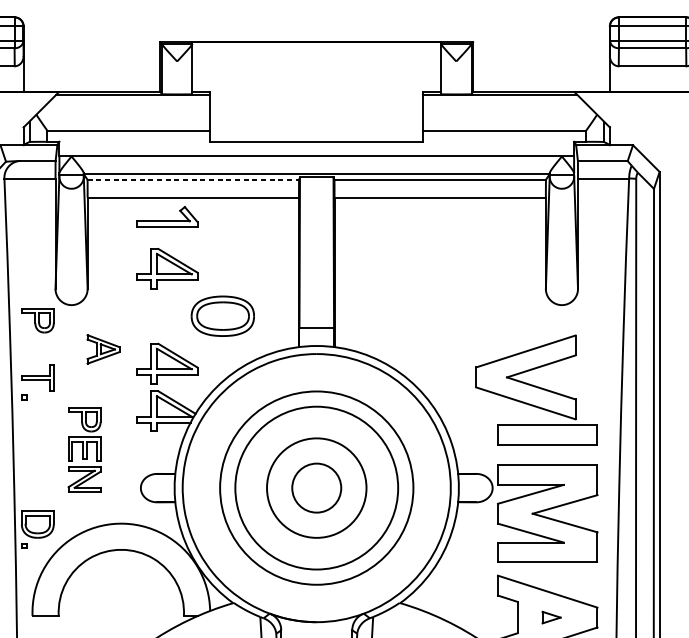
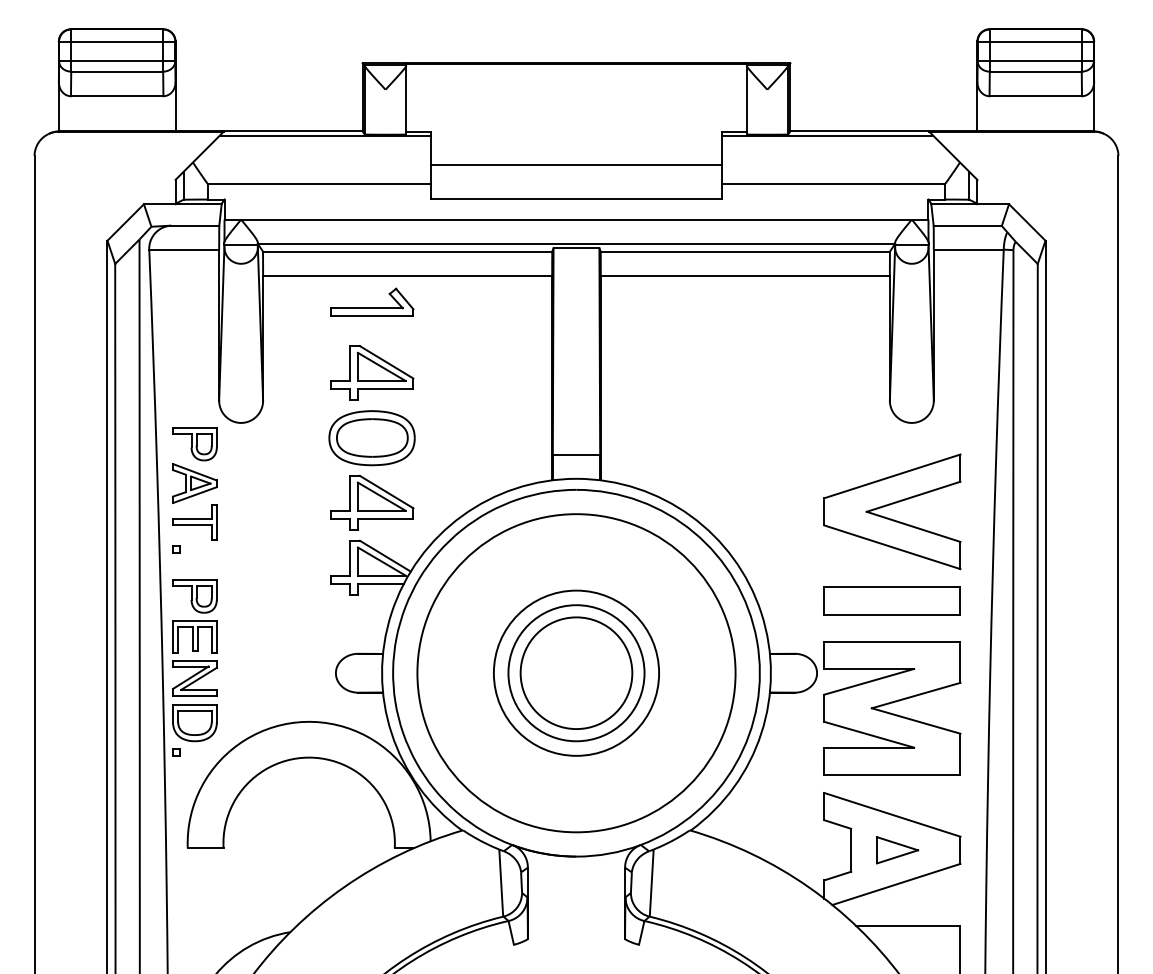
line: (316, 116) -> (576, 165), added
line: (193, 179) -> (407, 251), dashed -> solid
part: (222, 316) -> (371, 438), moved
part: (103, 349) -> (194, 483), moved
part: (524, 372) -> (890, 505), moved
part: (84, 449) -> (194, 637), moved
circle: (316, 487) -> (576, 672), size x0.62
circle: (316, 488) -> (576, 673), size x1.43
circle: (316, 488) -> (576, 673), size x1.67
part: (551, 617) -> (897, 850), size x1.67

